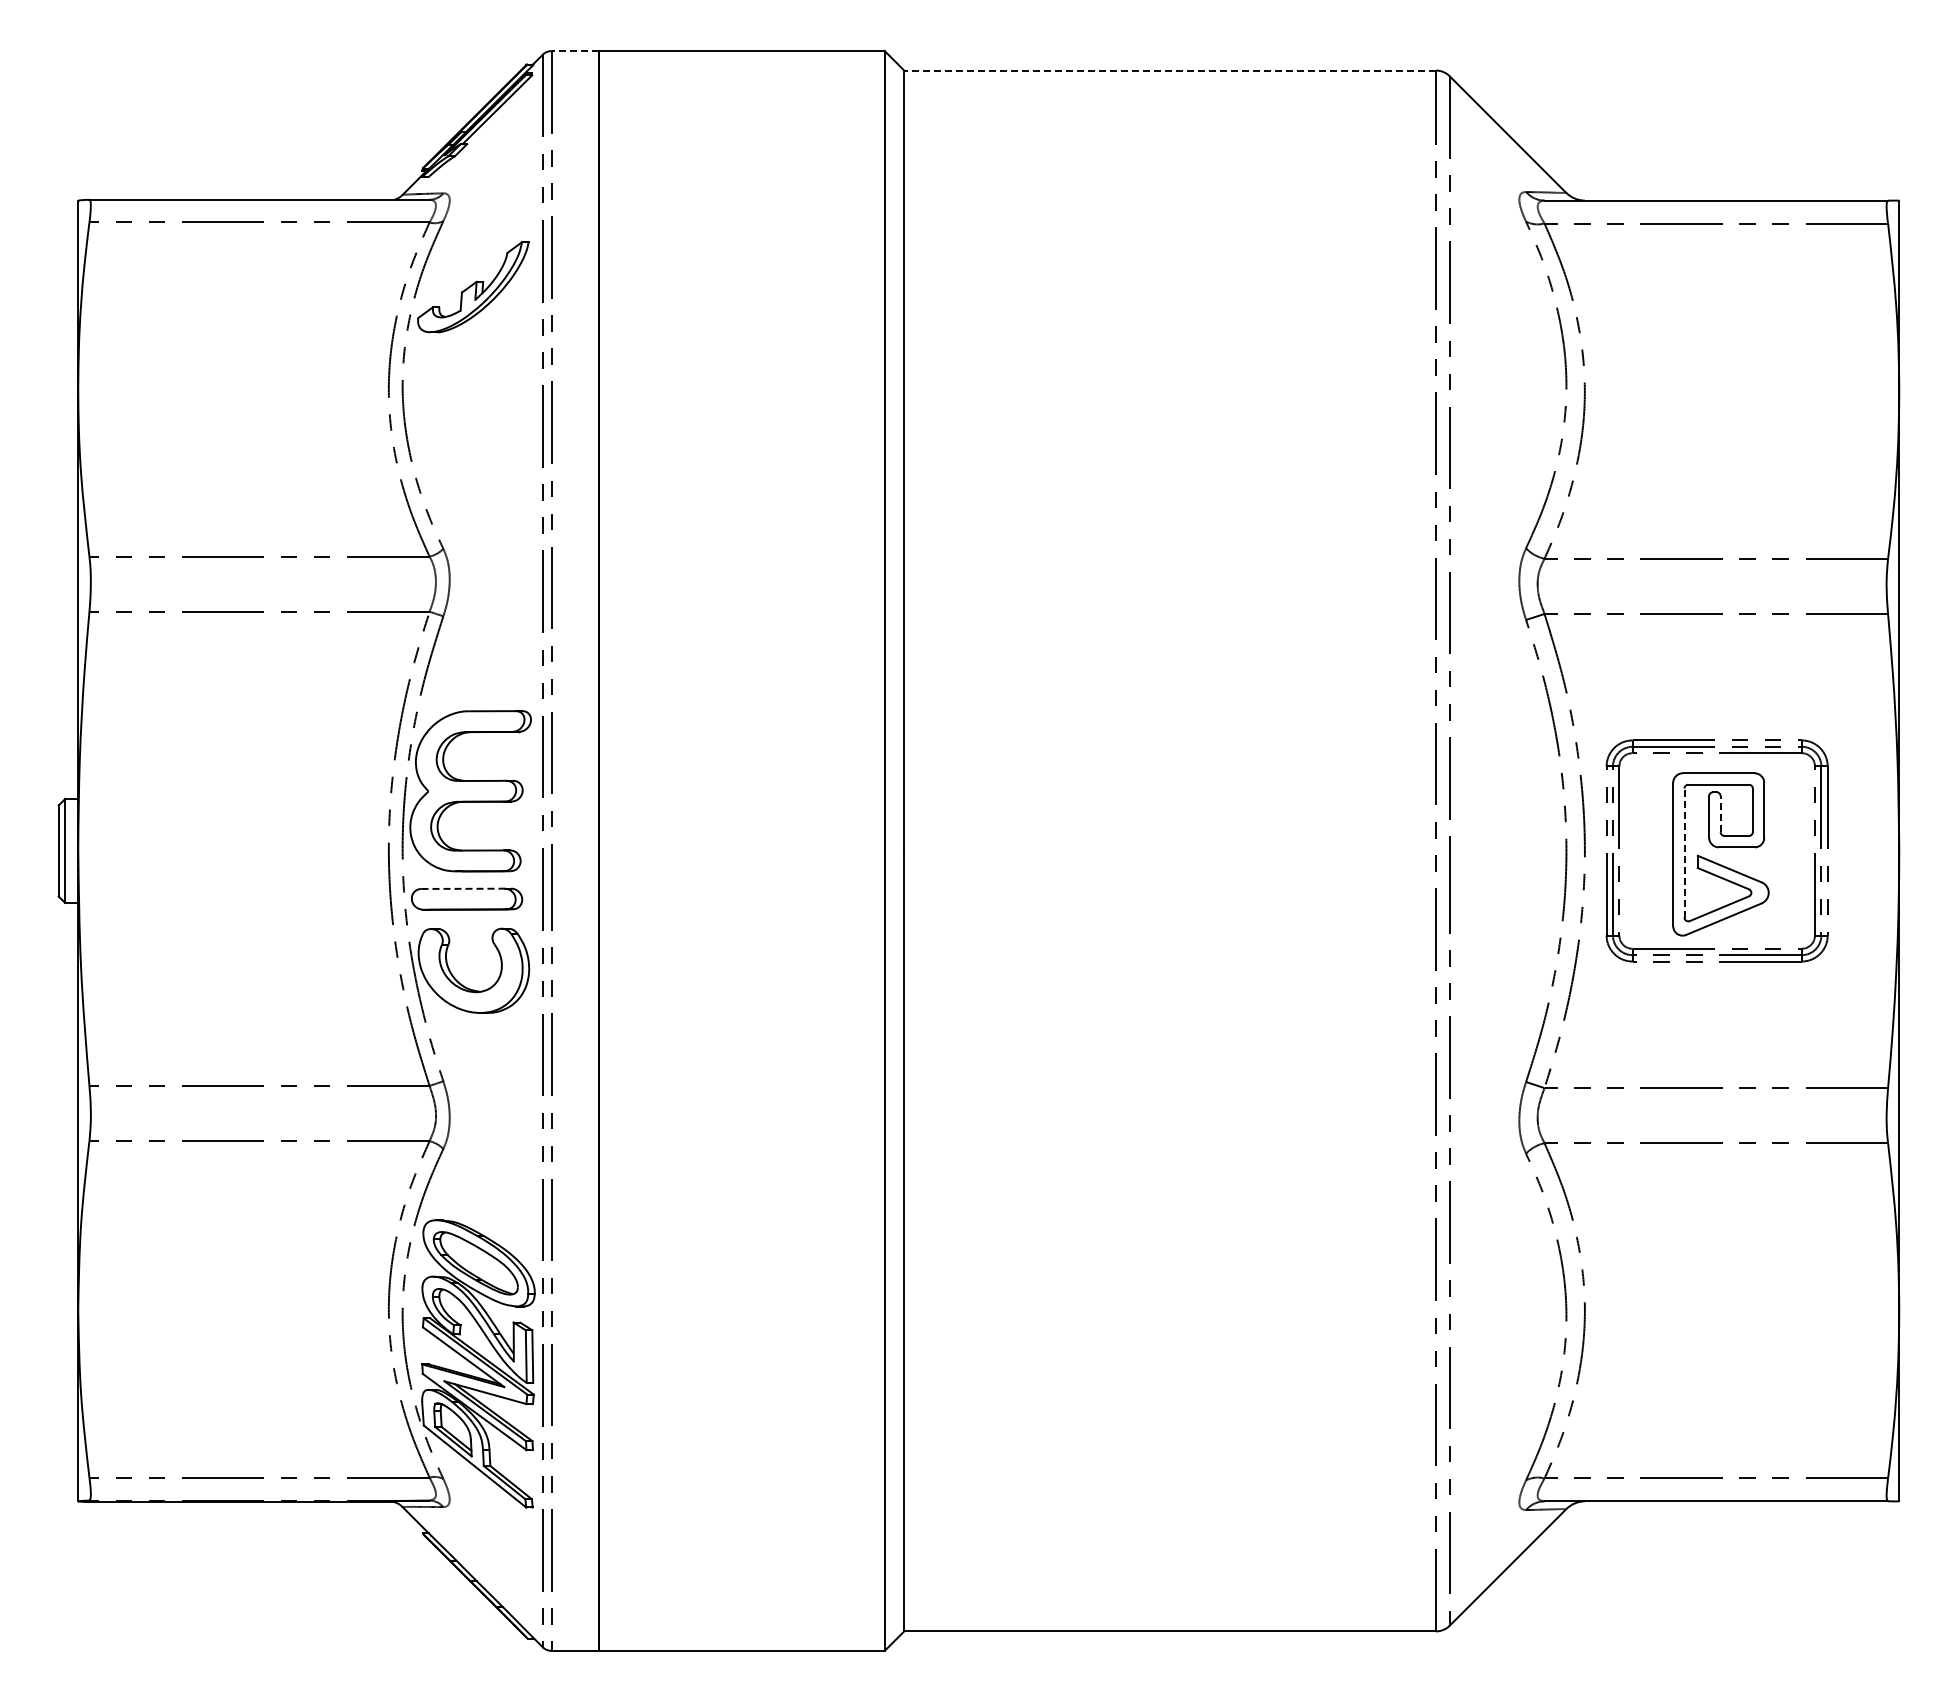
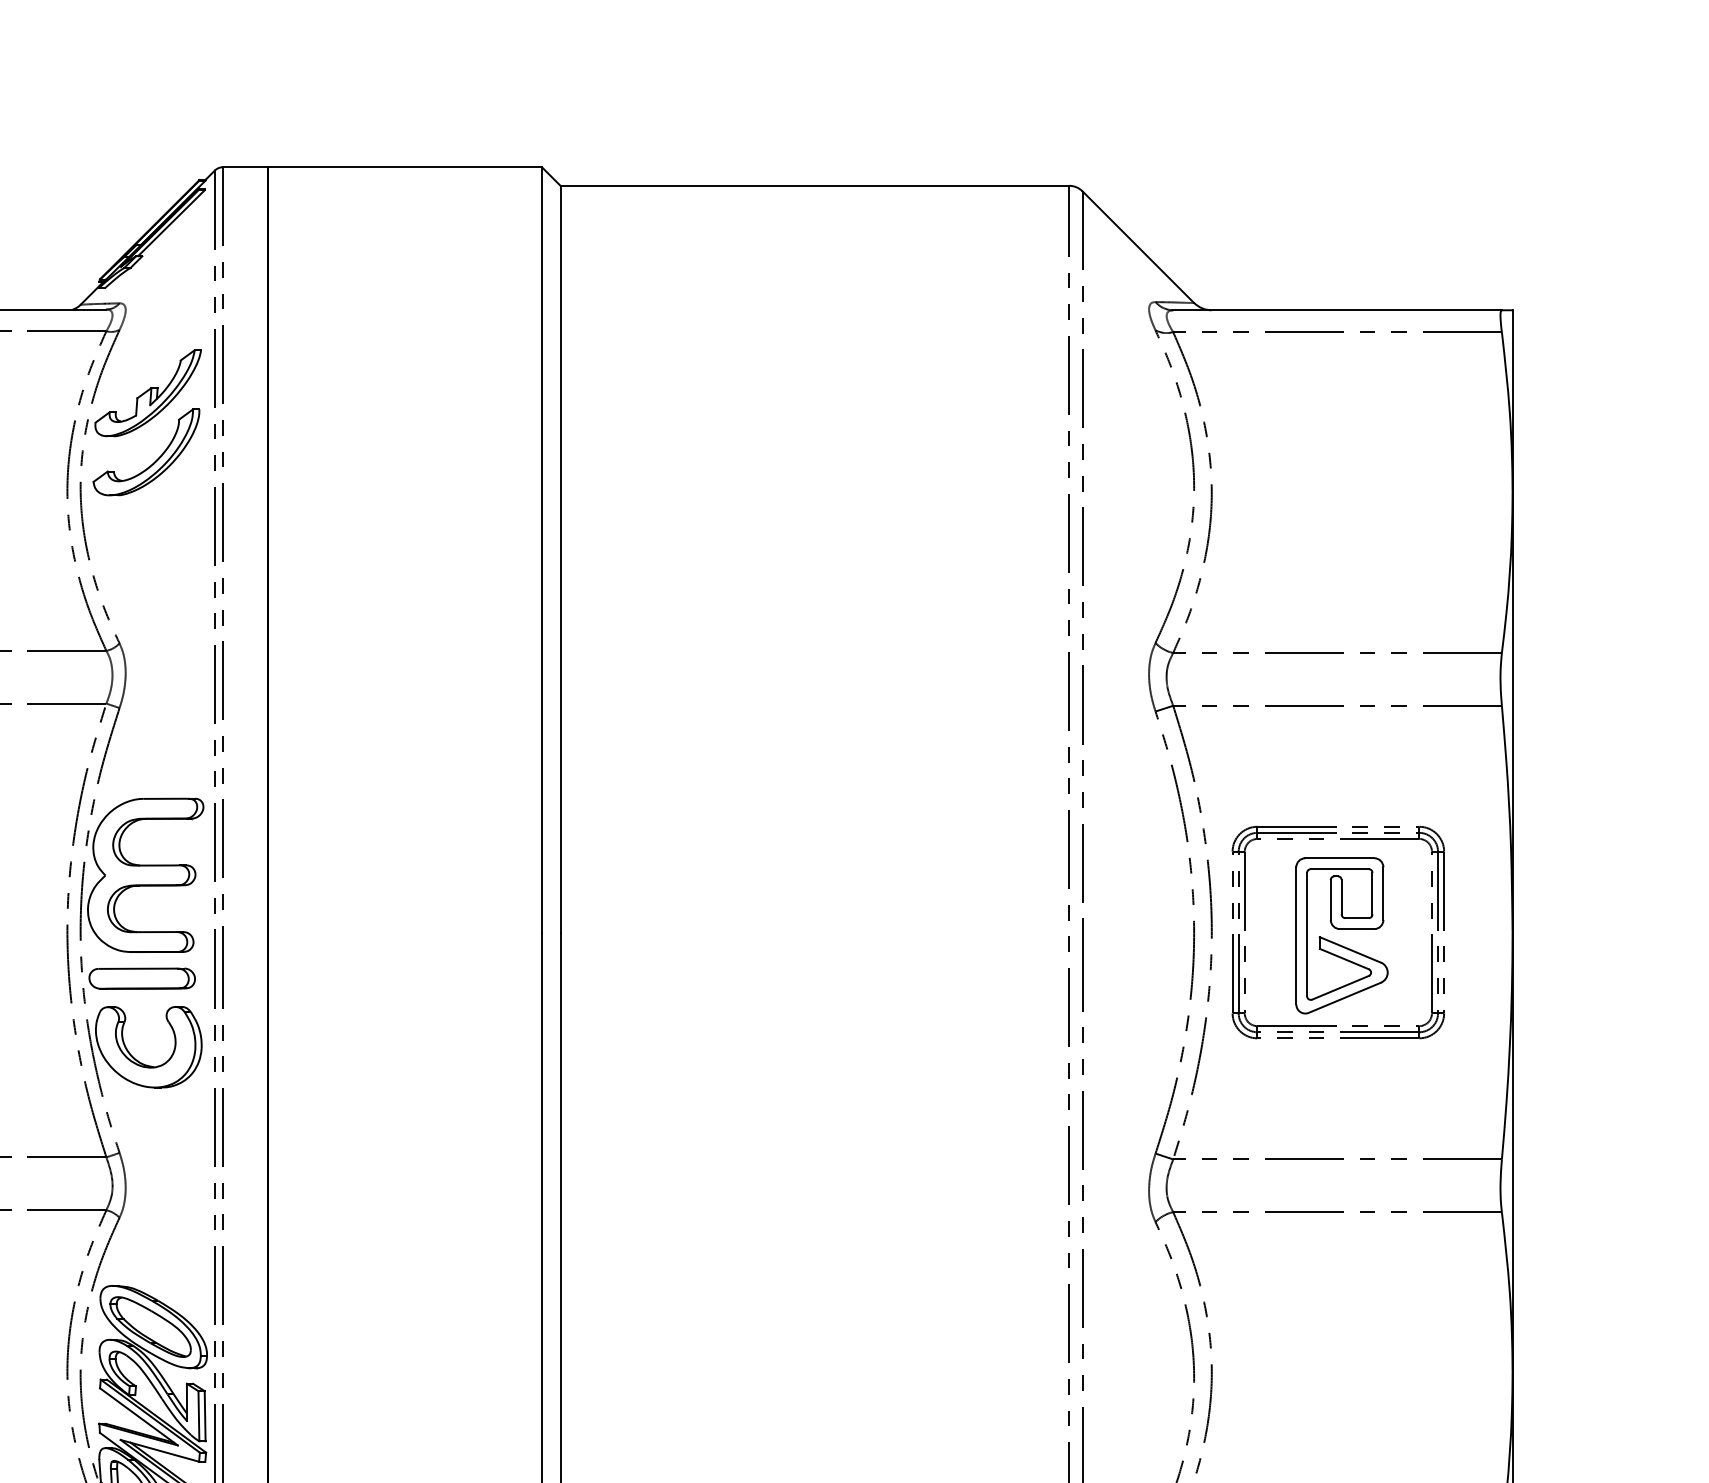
line: (574, 51) -> (245, 167), dashed -> solid
line: (1170, 70) -> (815, 185), dashed -> solid
part: (481, 357) -> (156, 460), added
line: (1720, 813) -> (1341, 896), dashed -> solid
line: (1684, 853) -> (1307, 934), dashed -> solid
line: (464, 888) -> (139, 968), dashed -> solid

